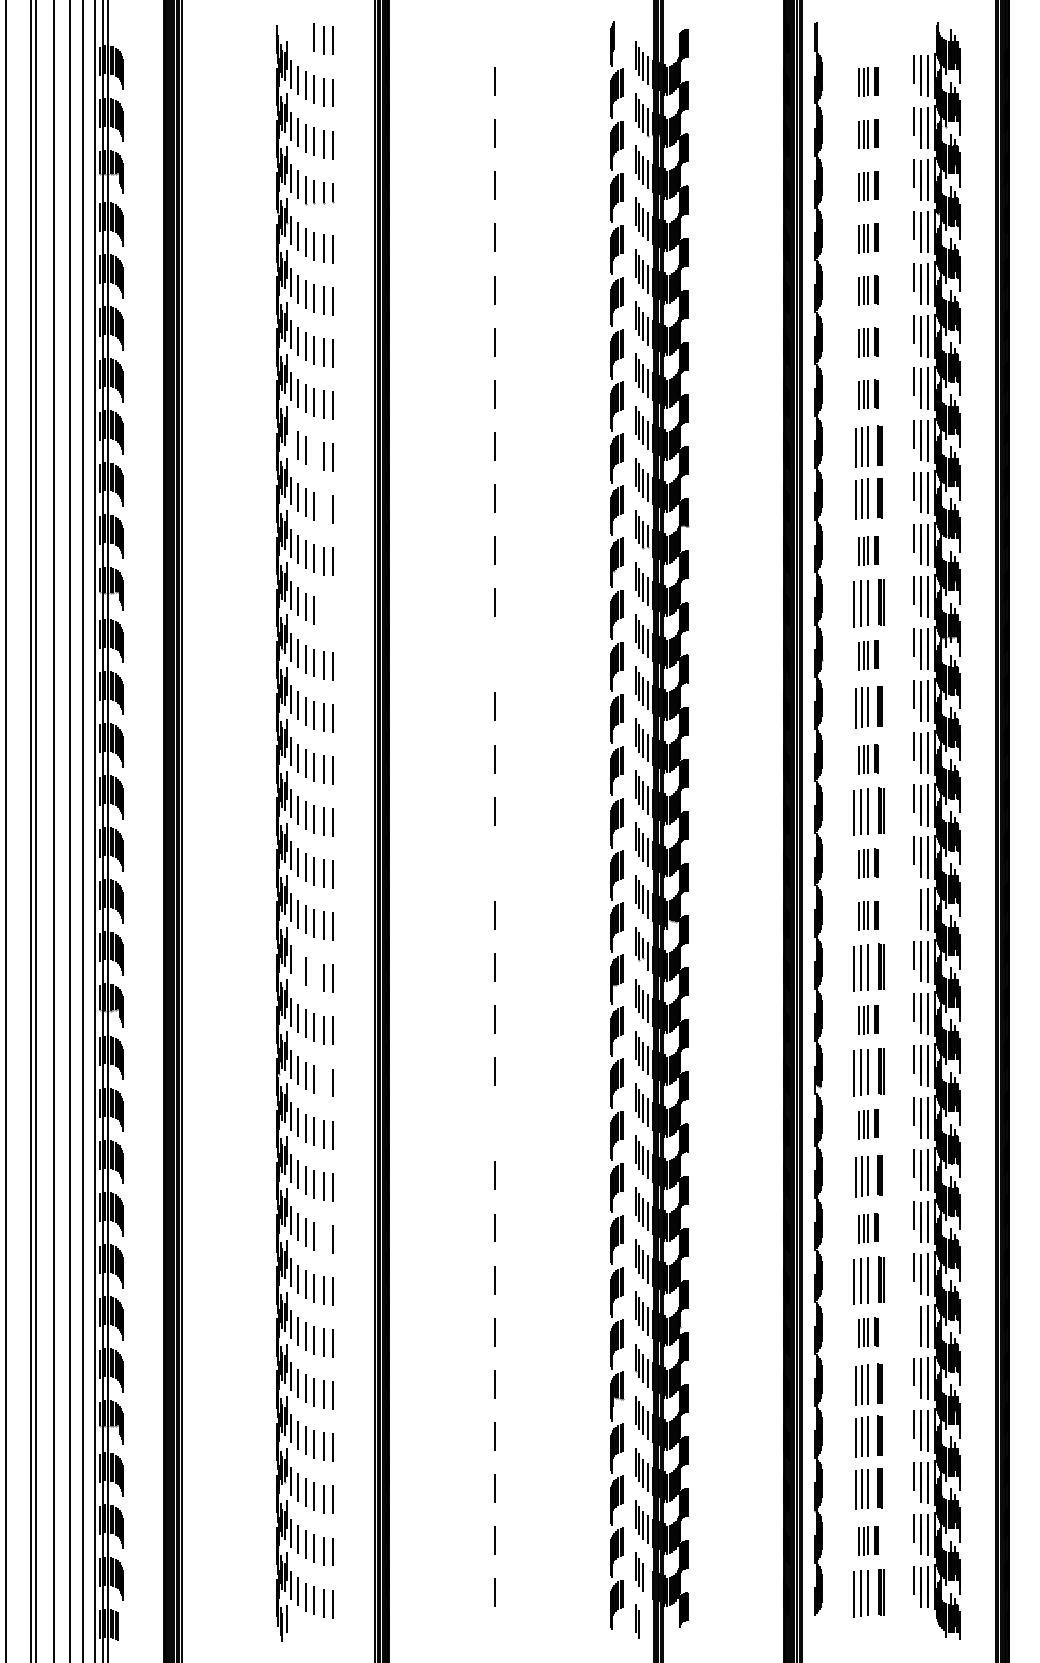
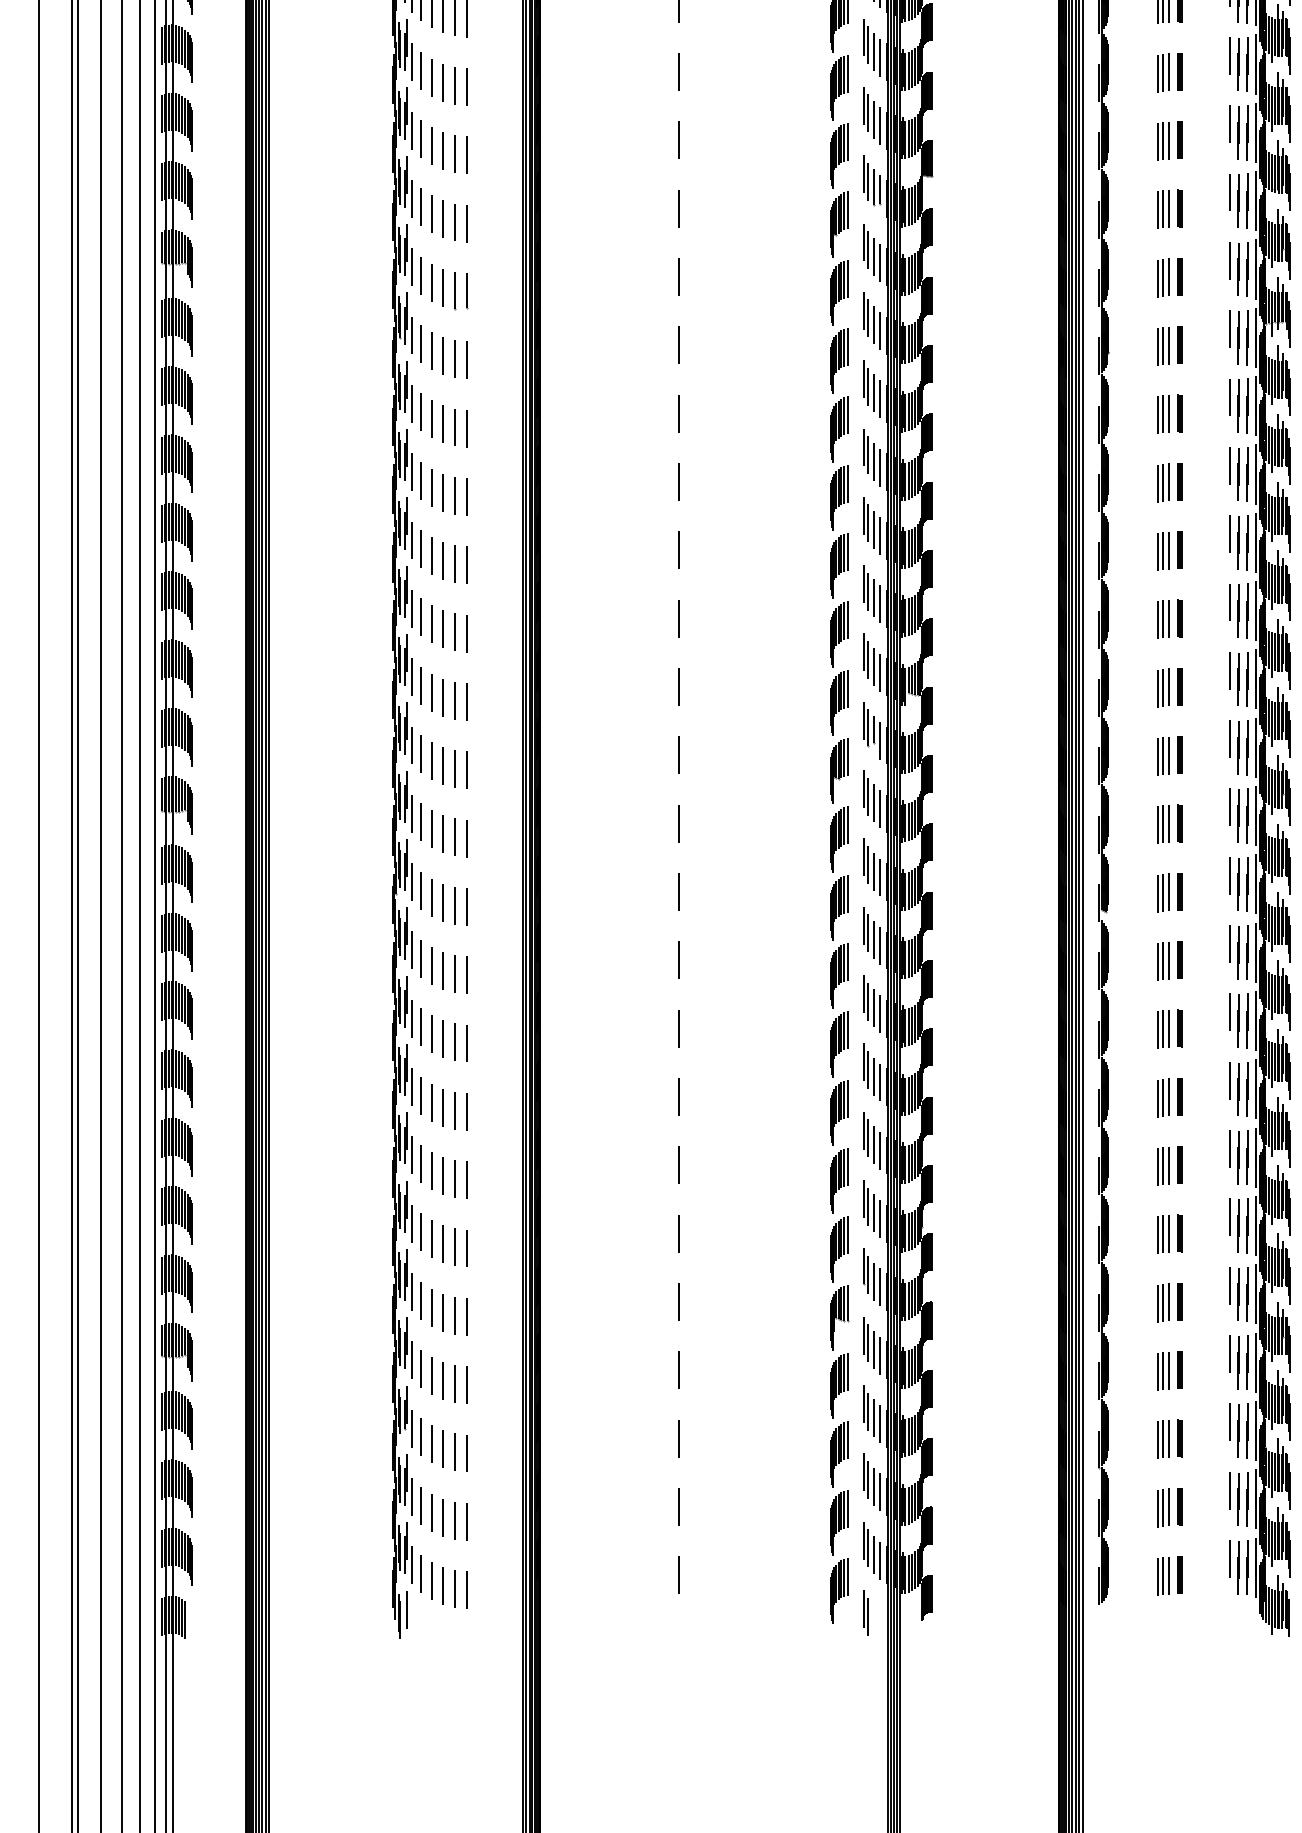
line: (290, 438) -> (411, 61), added
part: (868, 446) -> (1169, 72), size x0.71
line: (314, 454) -> (443, 82), added
part: (868, 498) -> (1169, 140), size x0.71
line: (323, 508) -> (454, 153), added
part: (868, 602) -> (1169, 276), size x0.62
part: (328, 613) -> (461, 291), added
line: (494, 654) -> (679, 344), added
part: (868, 707) -> (1169, 414), size x0.71
part: (868, 811) -> (1169, 550), size x0.62
line: (494, 863) -> (679, 618), added
line: (914, 902) -> (1229, 670), added
line: (297, 966) -> (420, 754), added
part: (868, 967) -> (1169, 755), size x0.62
line: (314, 975) -> (443, 765), added
part: (868, 1071) -> (1169, 891), size x0.62
line: (323, 1081) -> (454, 904), added
line: (494, 1123) -> (679, 959), added
part: (868, 1176) -> (1169, 1029), size x0.71
line: (323, 1238) -> (454, 1110), added
part: (868, 1280) -> (1169, 1165), size x0.62
line: (914, 1319) -> (1229, 1216), added
part: (868, 1384) -> (1169, 1302), size x0.71
part: (868, 1436) -> (1169, 1370), size x0.71
part: (868, 1488) -> (1169, 1438), size x0.71
line: (647, 1581) -> (879, 1560), added
part: (868, 1592) -> (1169, 1574), size x0.62

